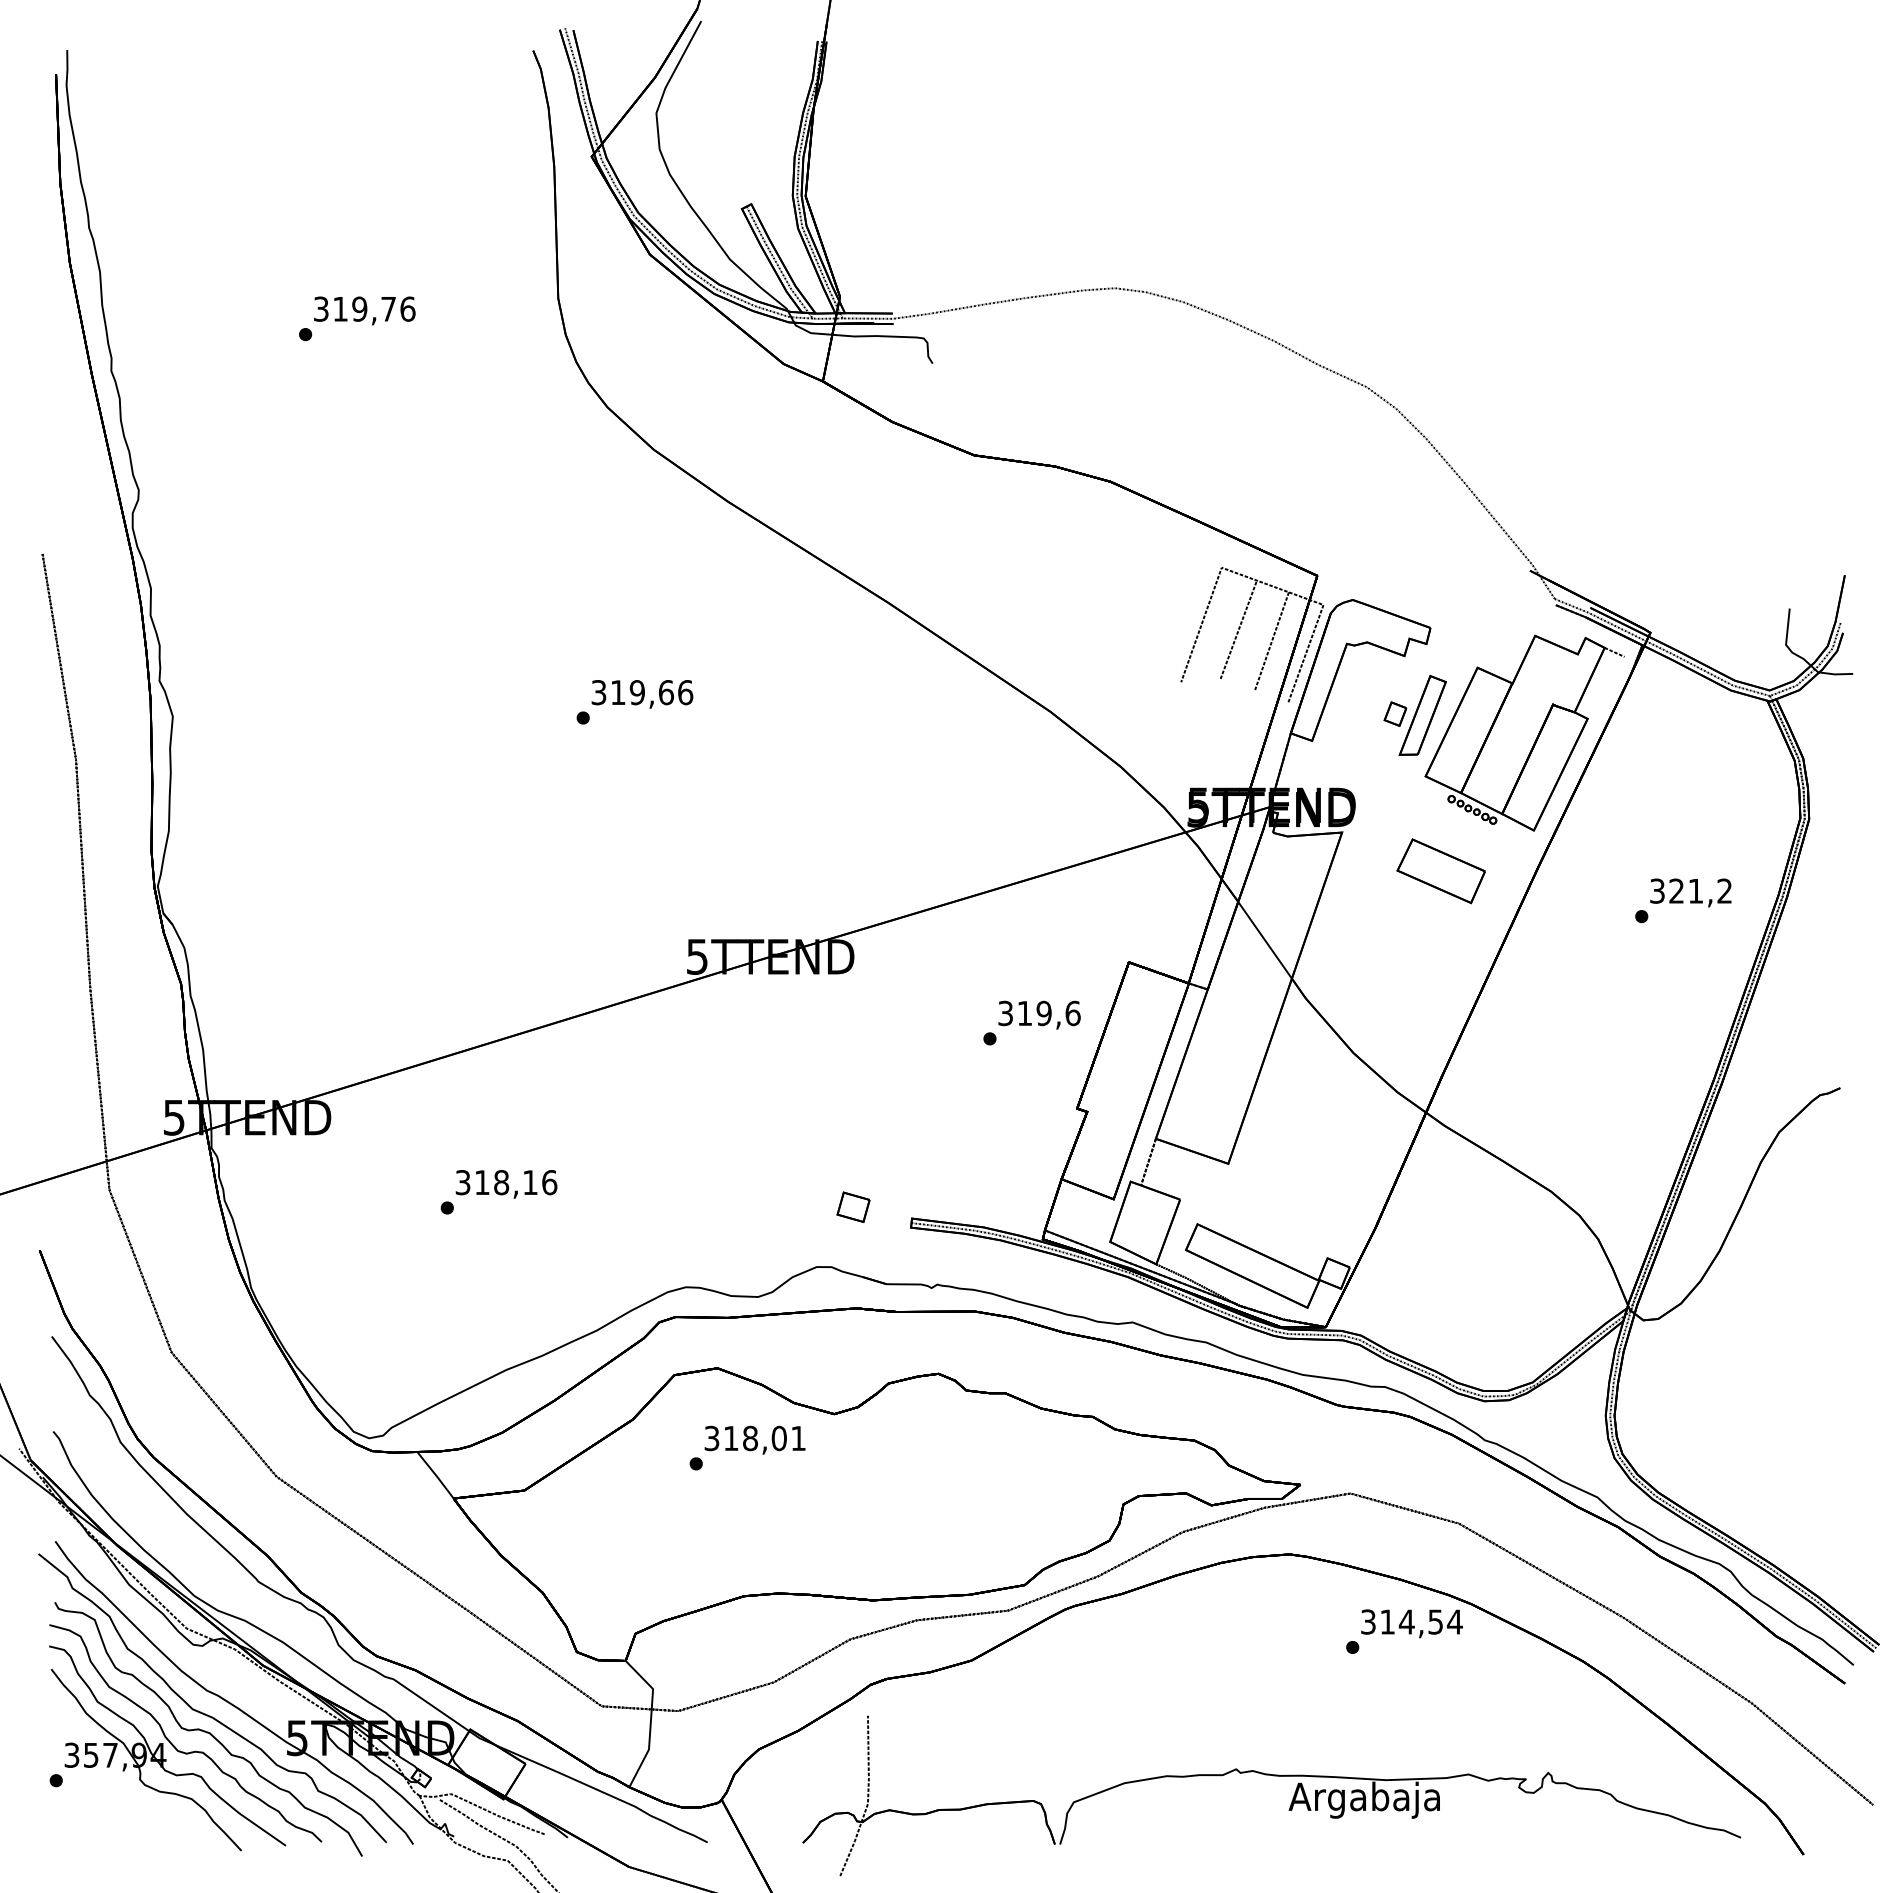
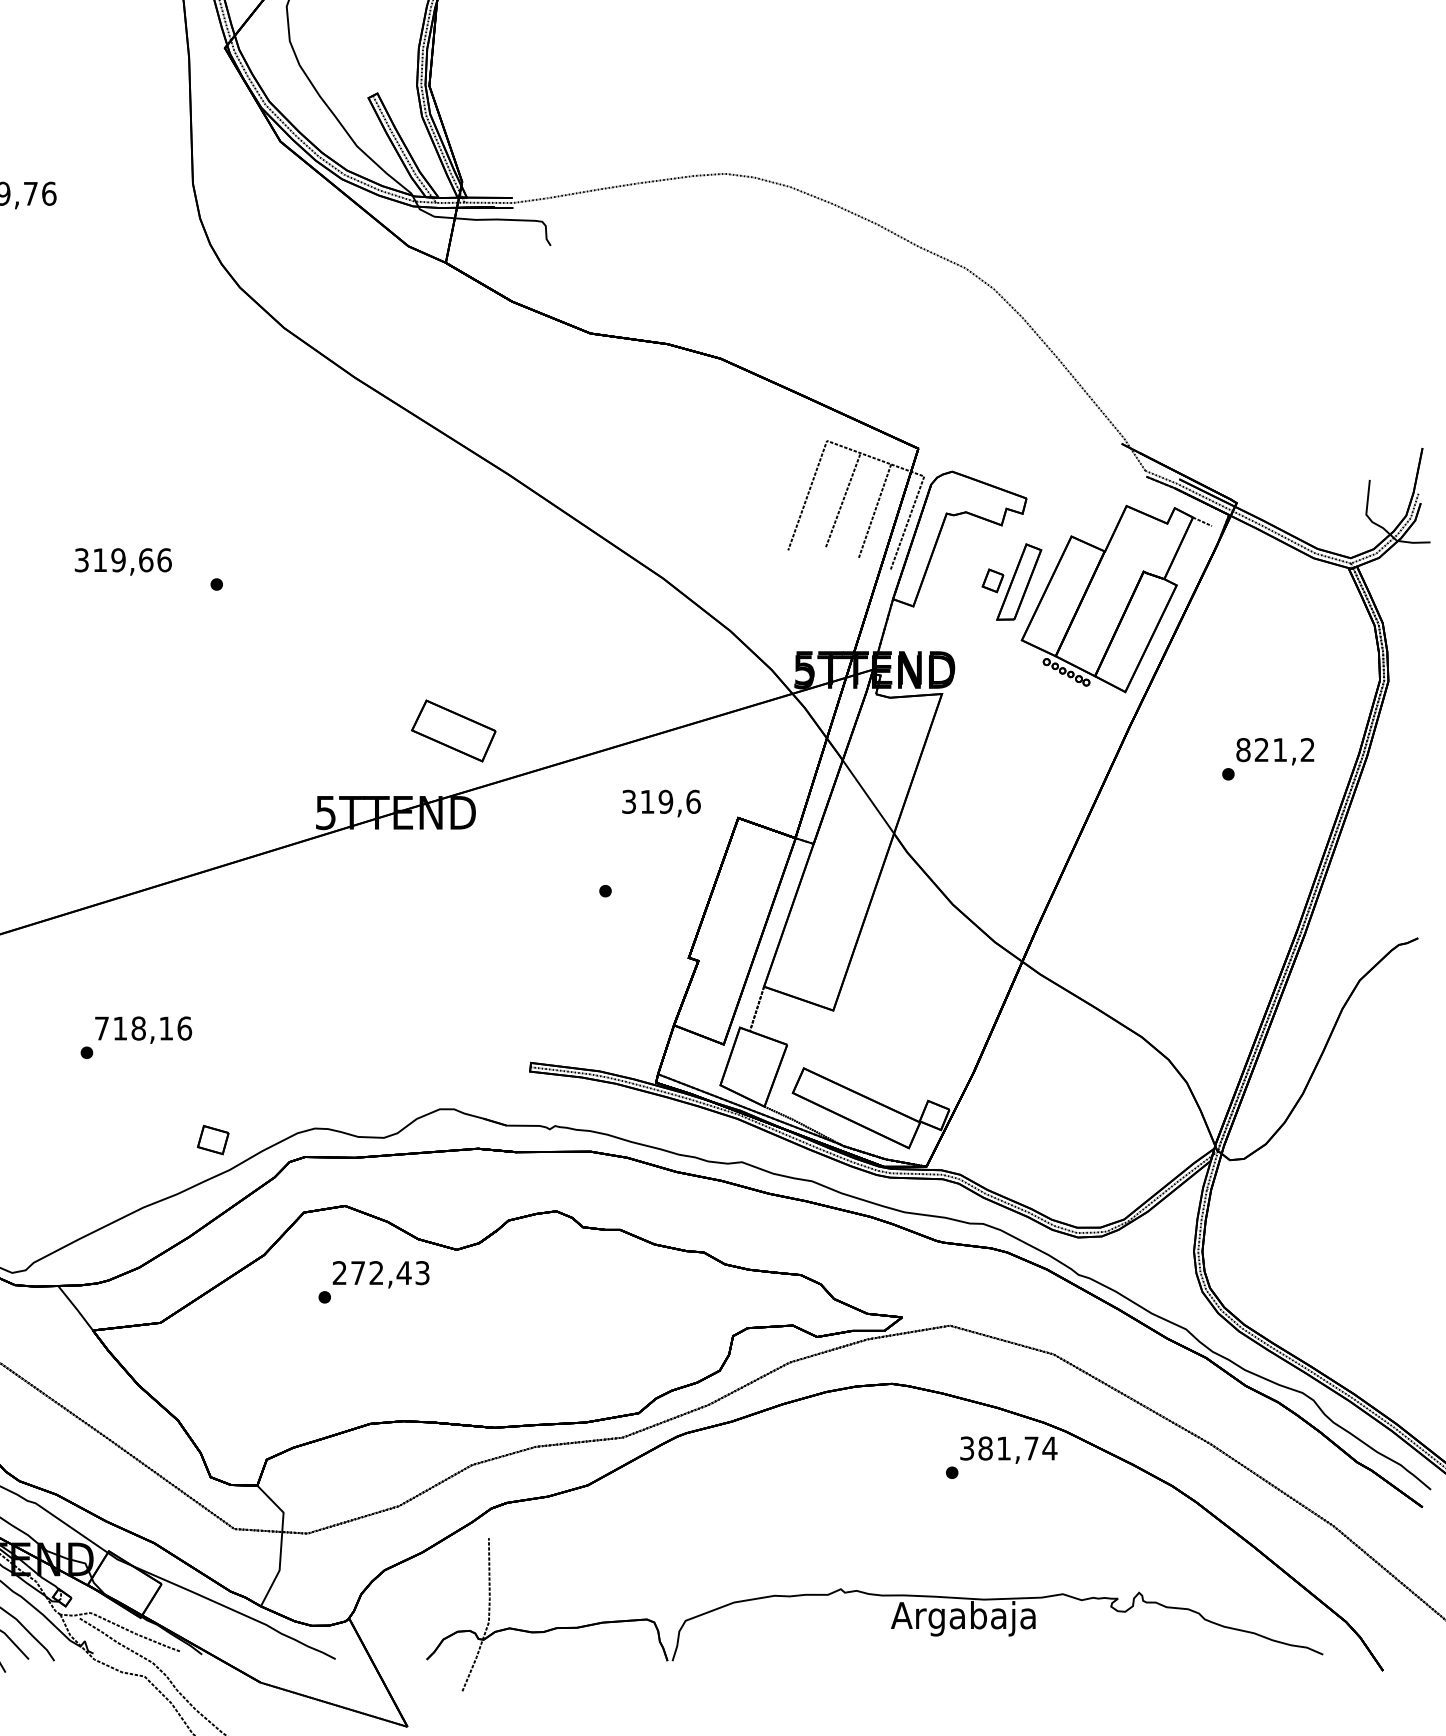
text: (642, 694) -> (123, 562), moved
part: (1440, 871) -> (453, 731), moved
text: (1657, 890) -> (1243, 749), 321,2 -> 821,2
text: (1039, 1014) -> (661, 802), moved
text: (462, 1182) -> (101, 1028), 318,16 -> 718,16
part: (853, 1206) -> (213, 1139), moved
text: (754, 1438) -> (380, 1273), 318,01 -> 272,43
text: (1411, 1621) -> (1008, 1447), 314,54 -> 381,74

